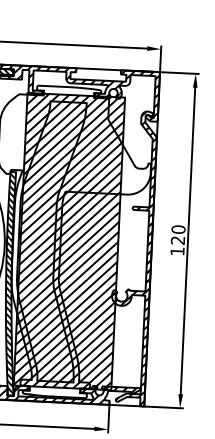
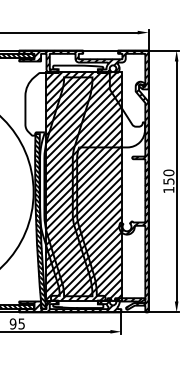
text: (177, 240) -> (168, 181), 120 -> 150

